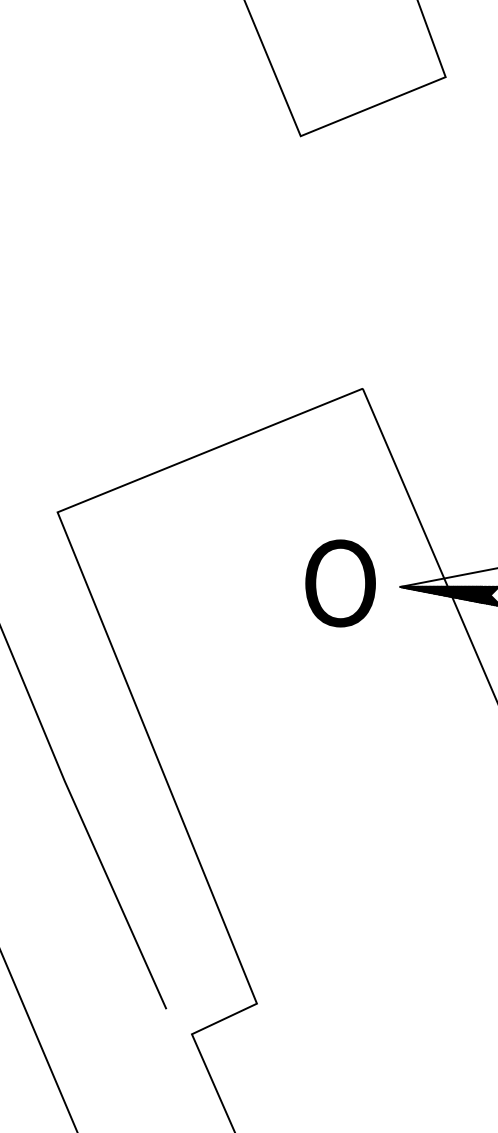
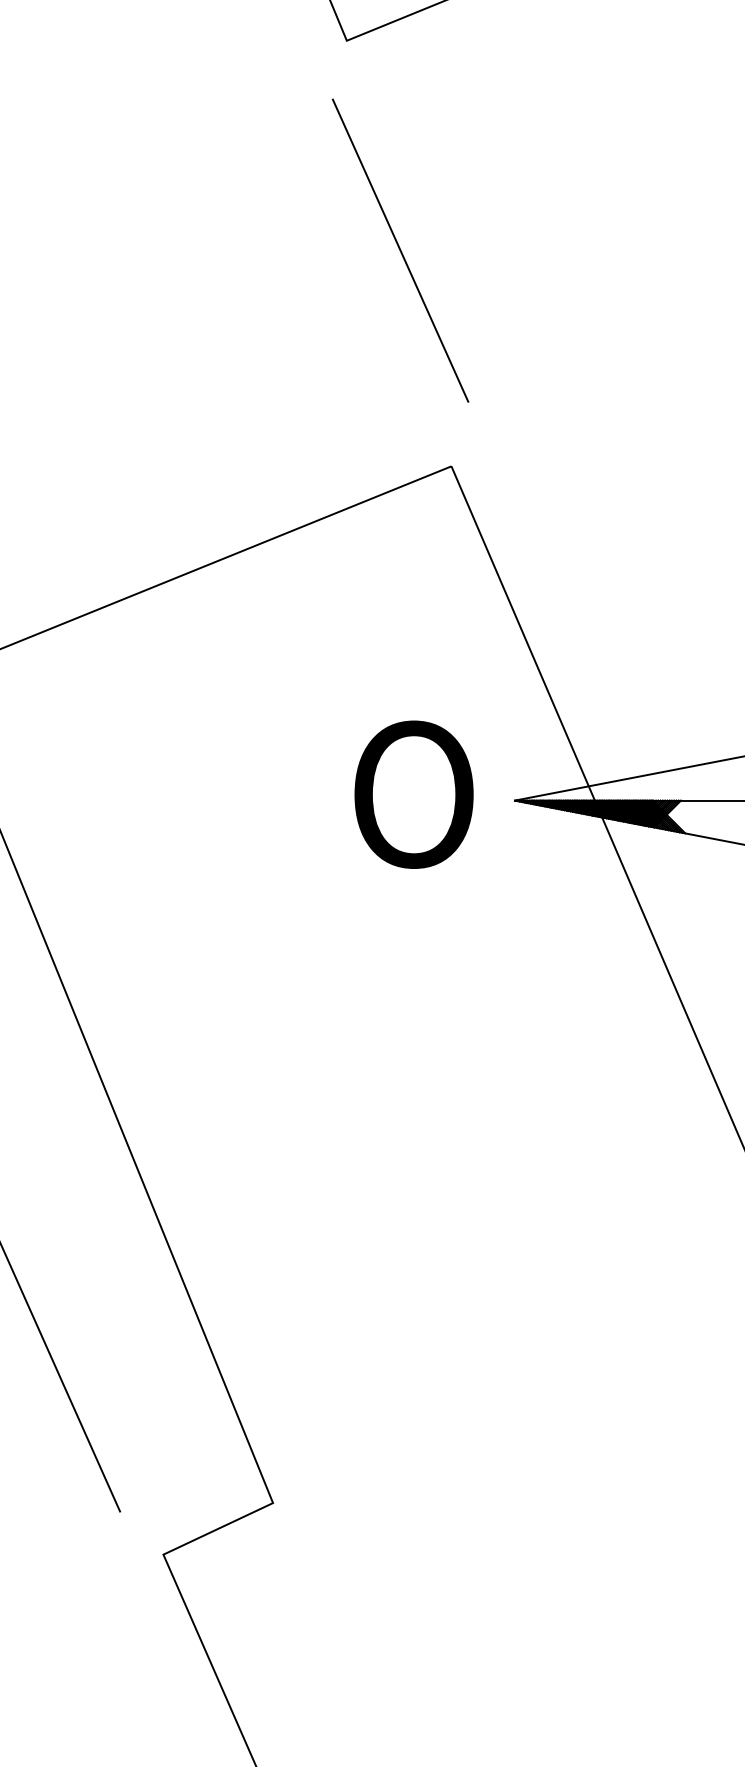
line: (332, 260) -> (400, 250), added

